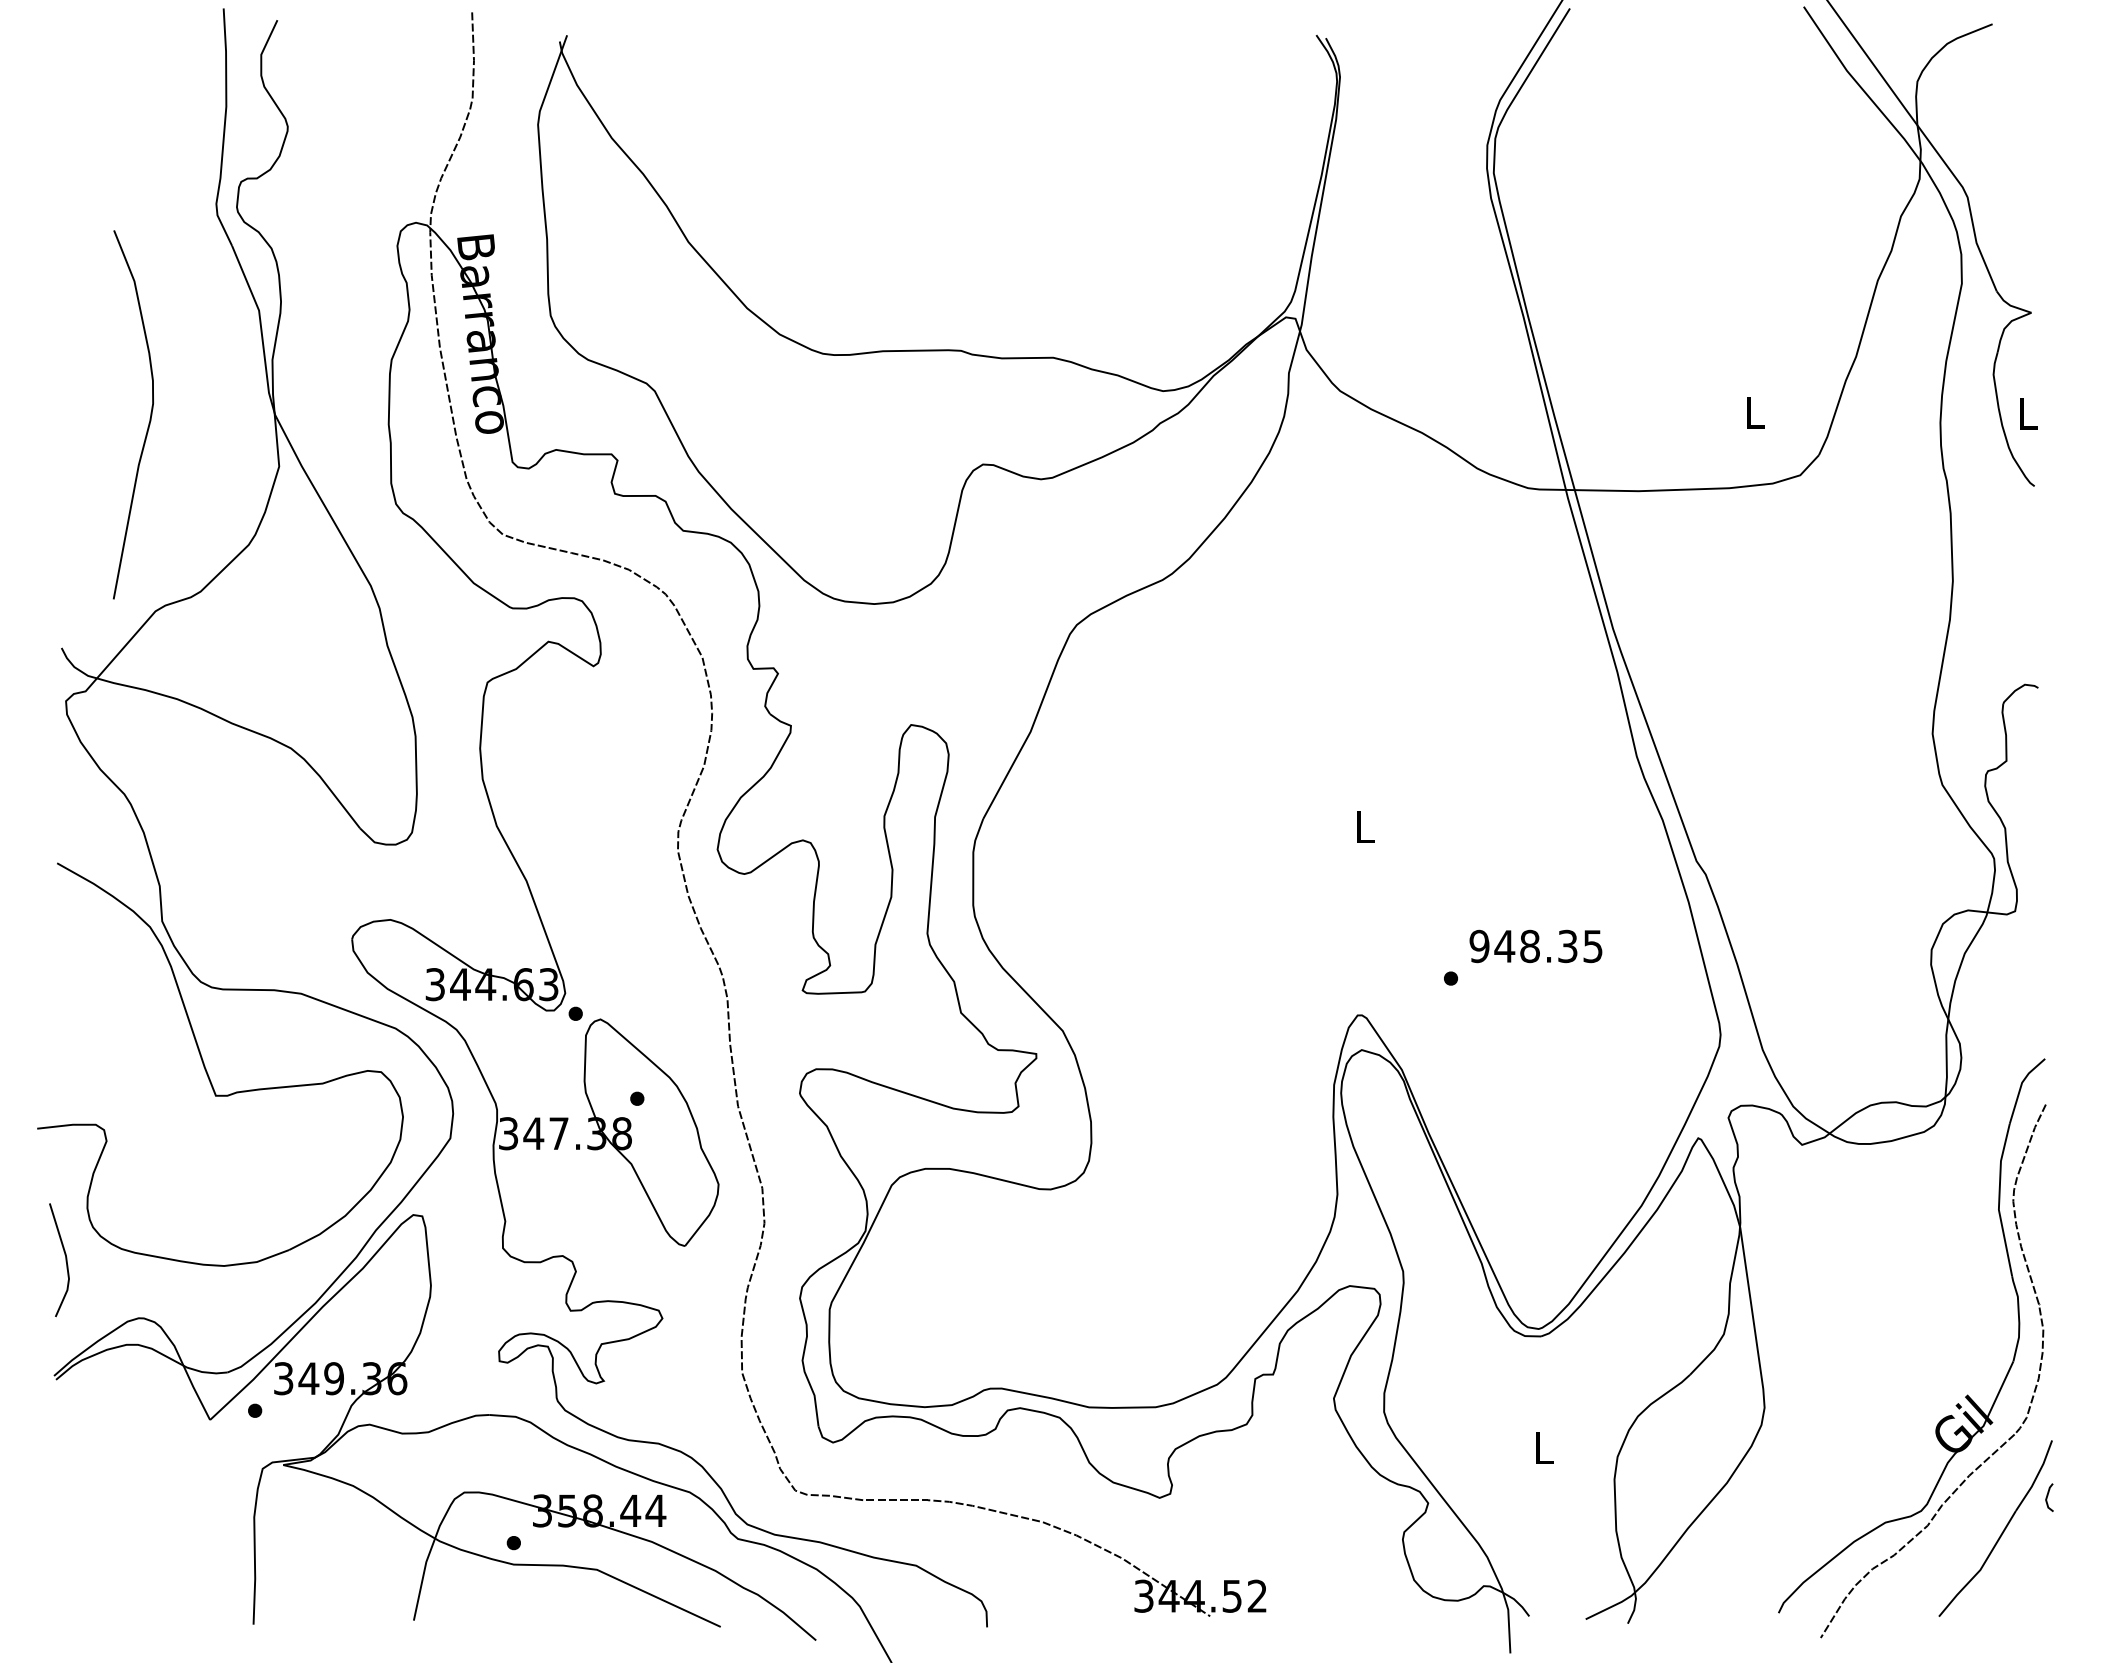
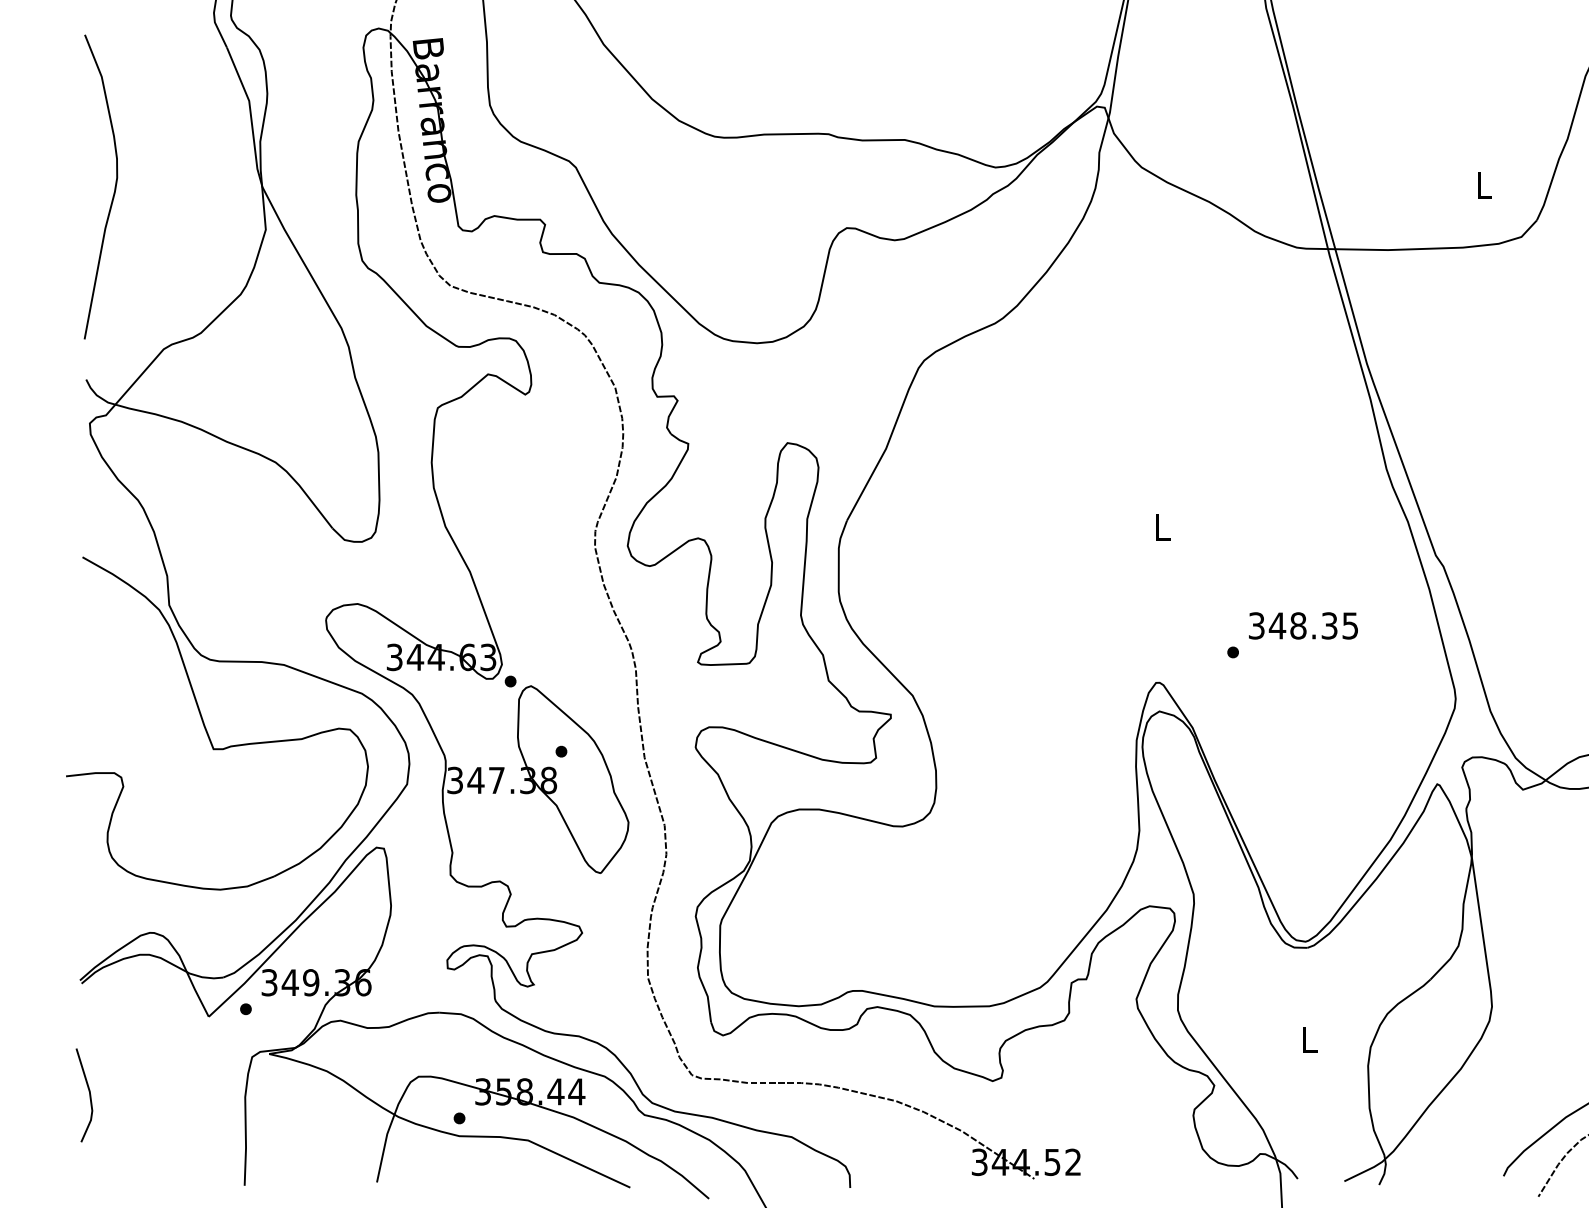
curve: (149, 418) -> (114, 190), moved
text: (1479, 946) -> (1256, 625), 948.35 -> 348.35
line: (65, 1260) -> (89, 1095), moved

